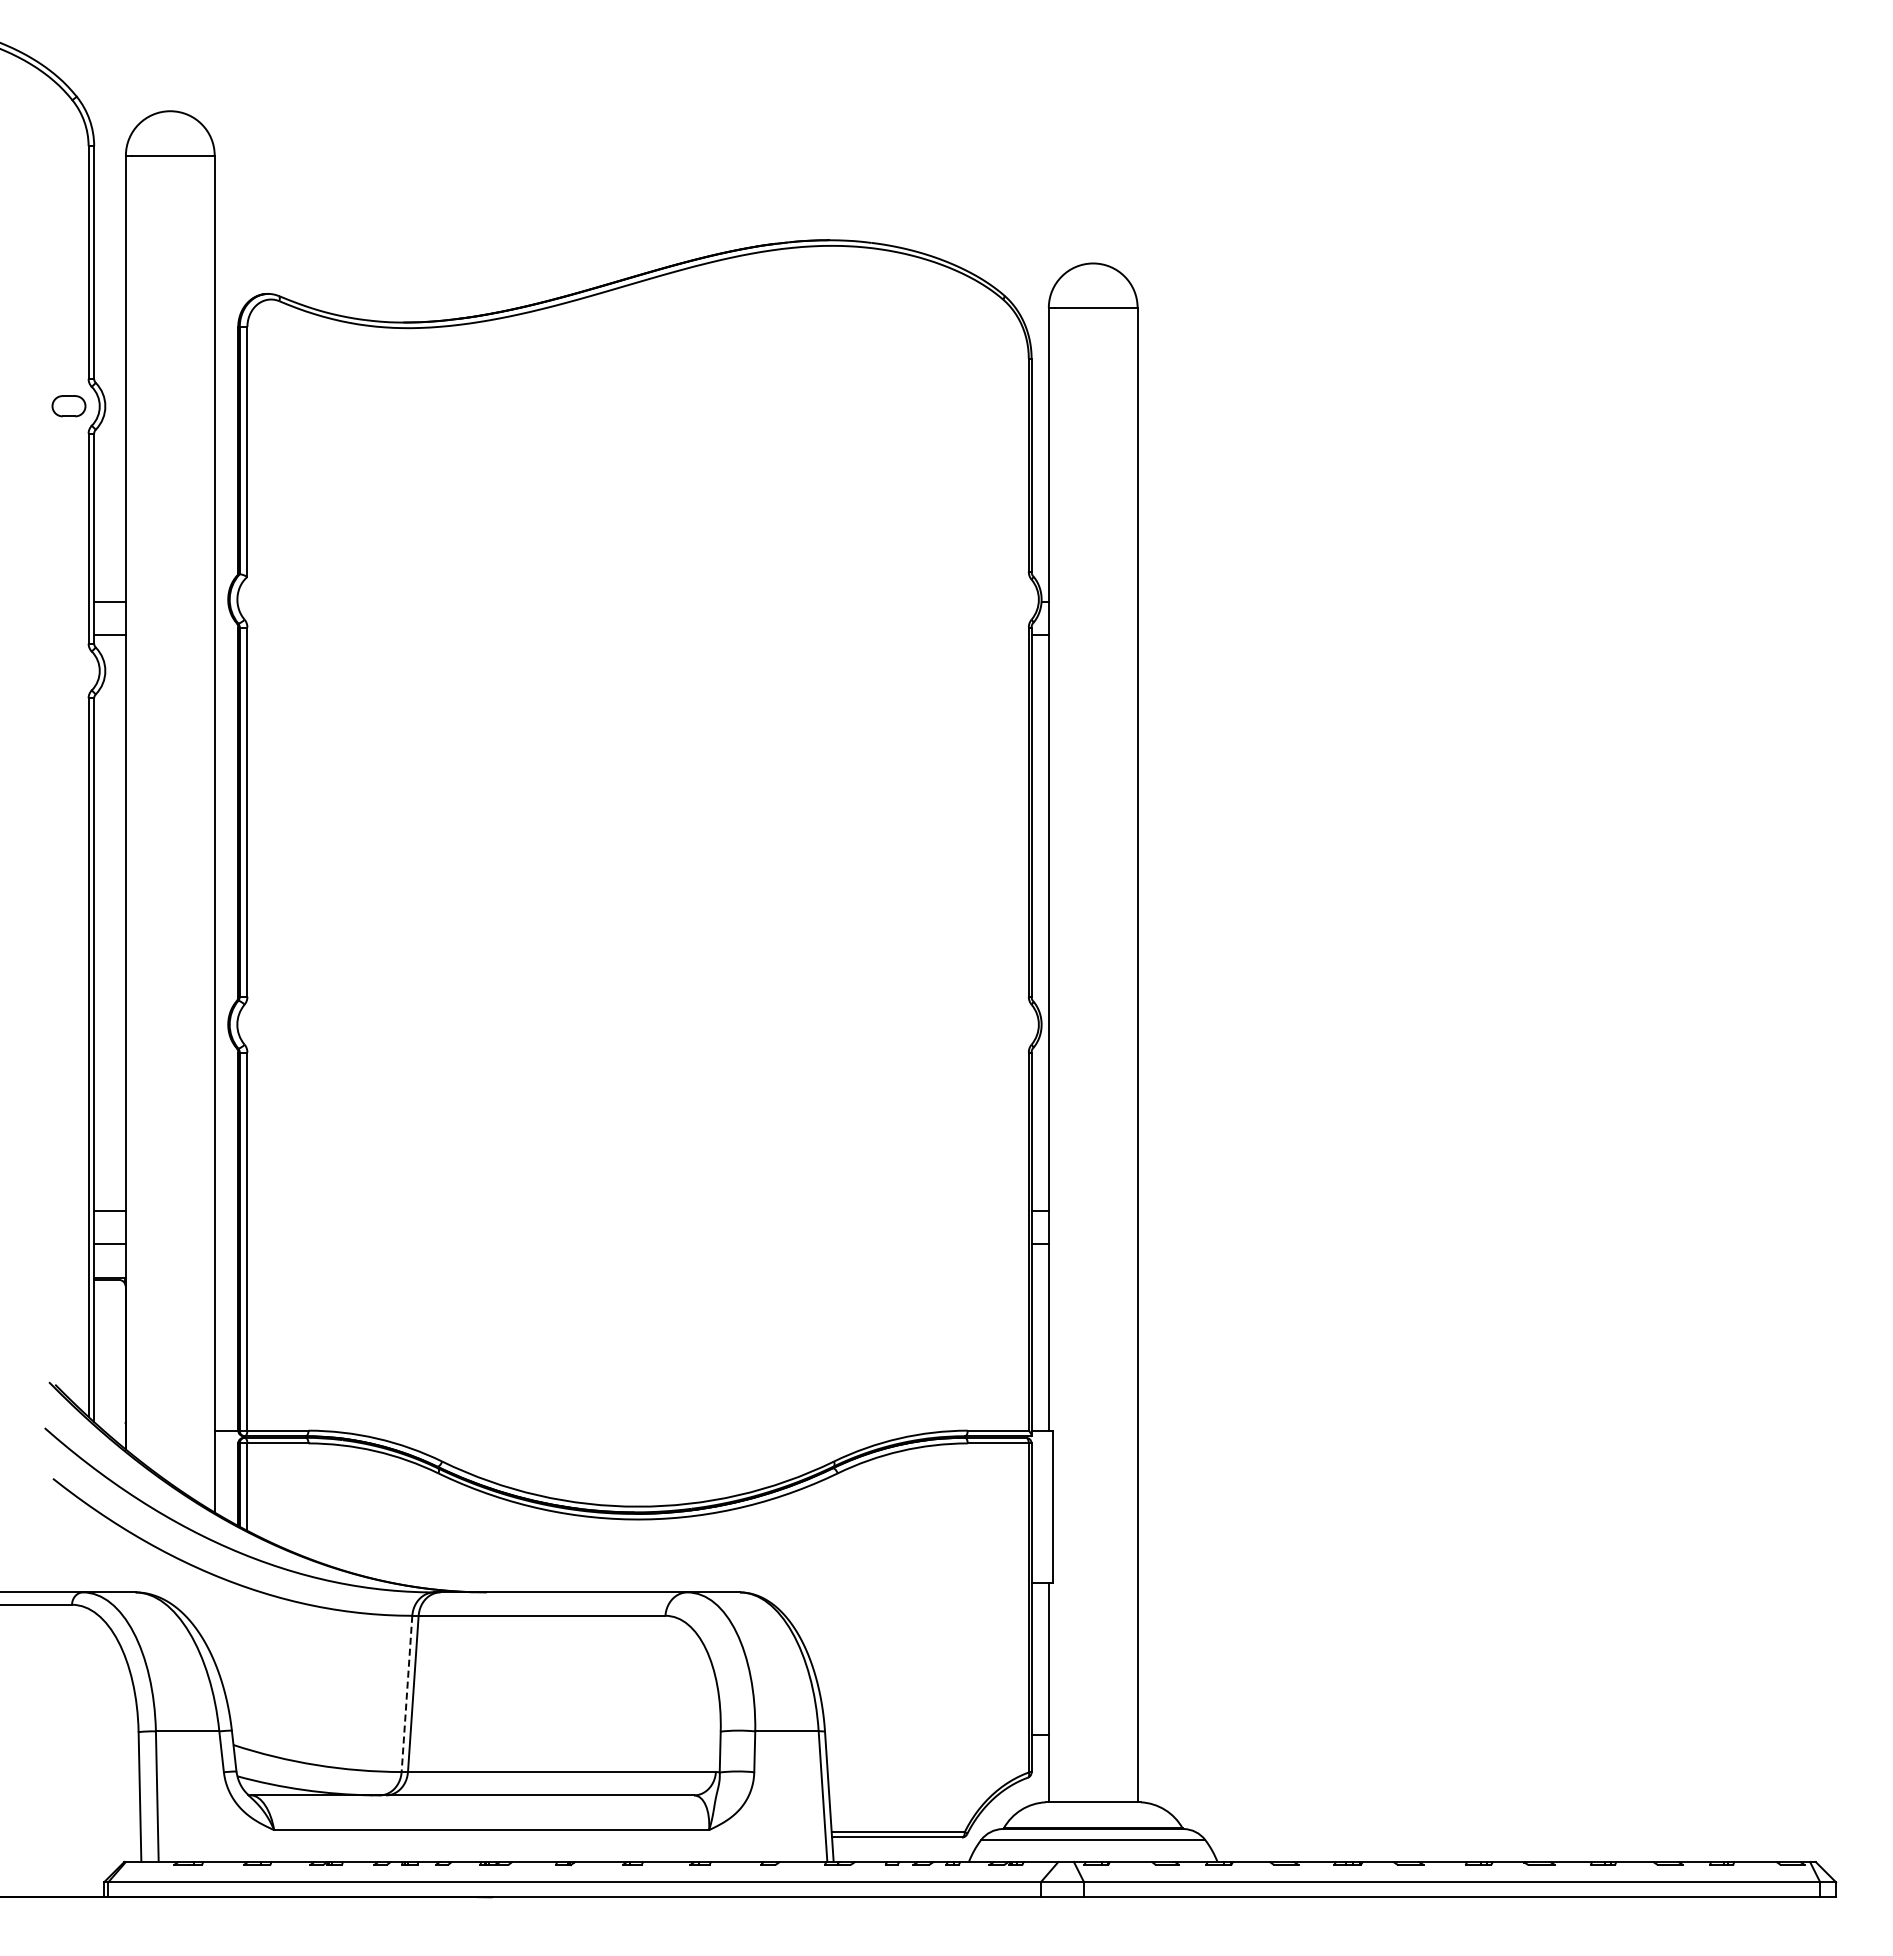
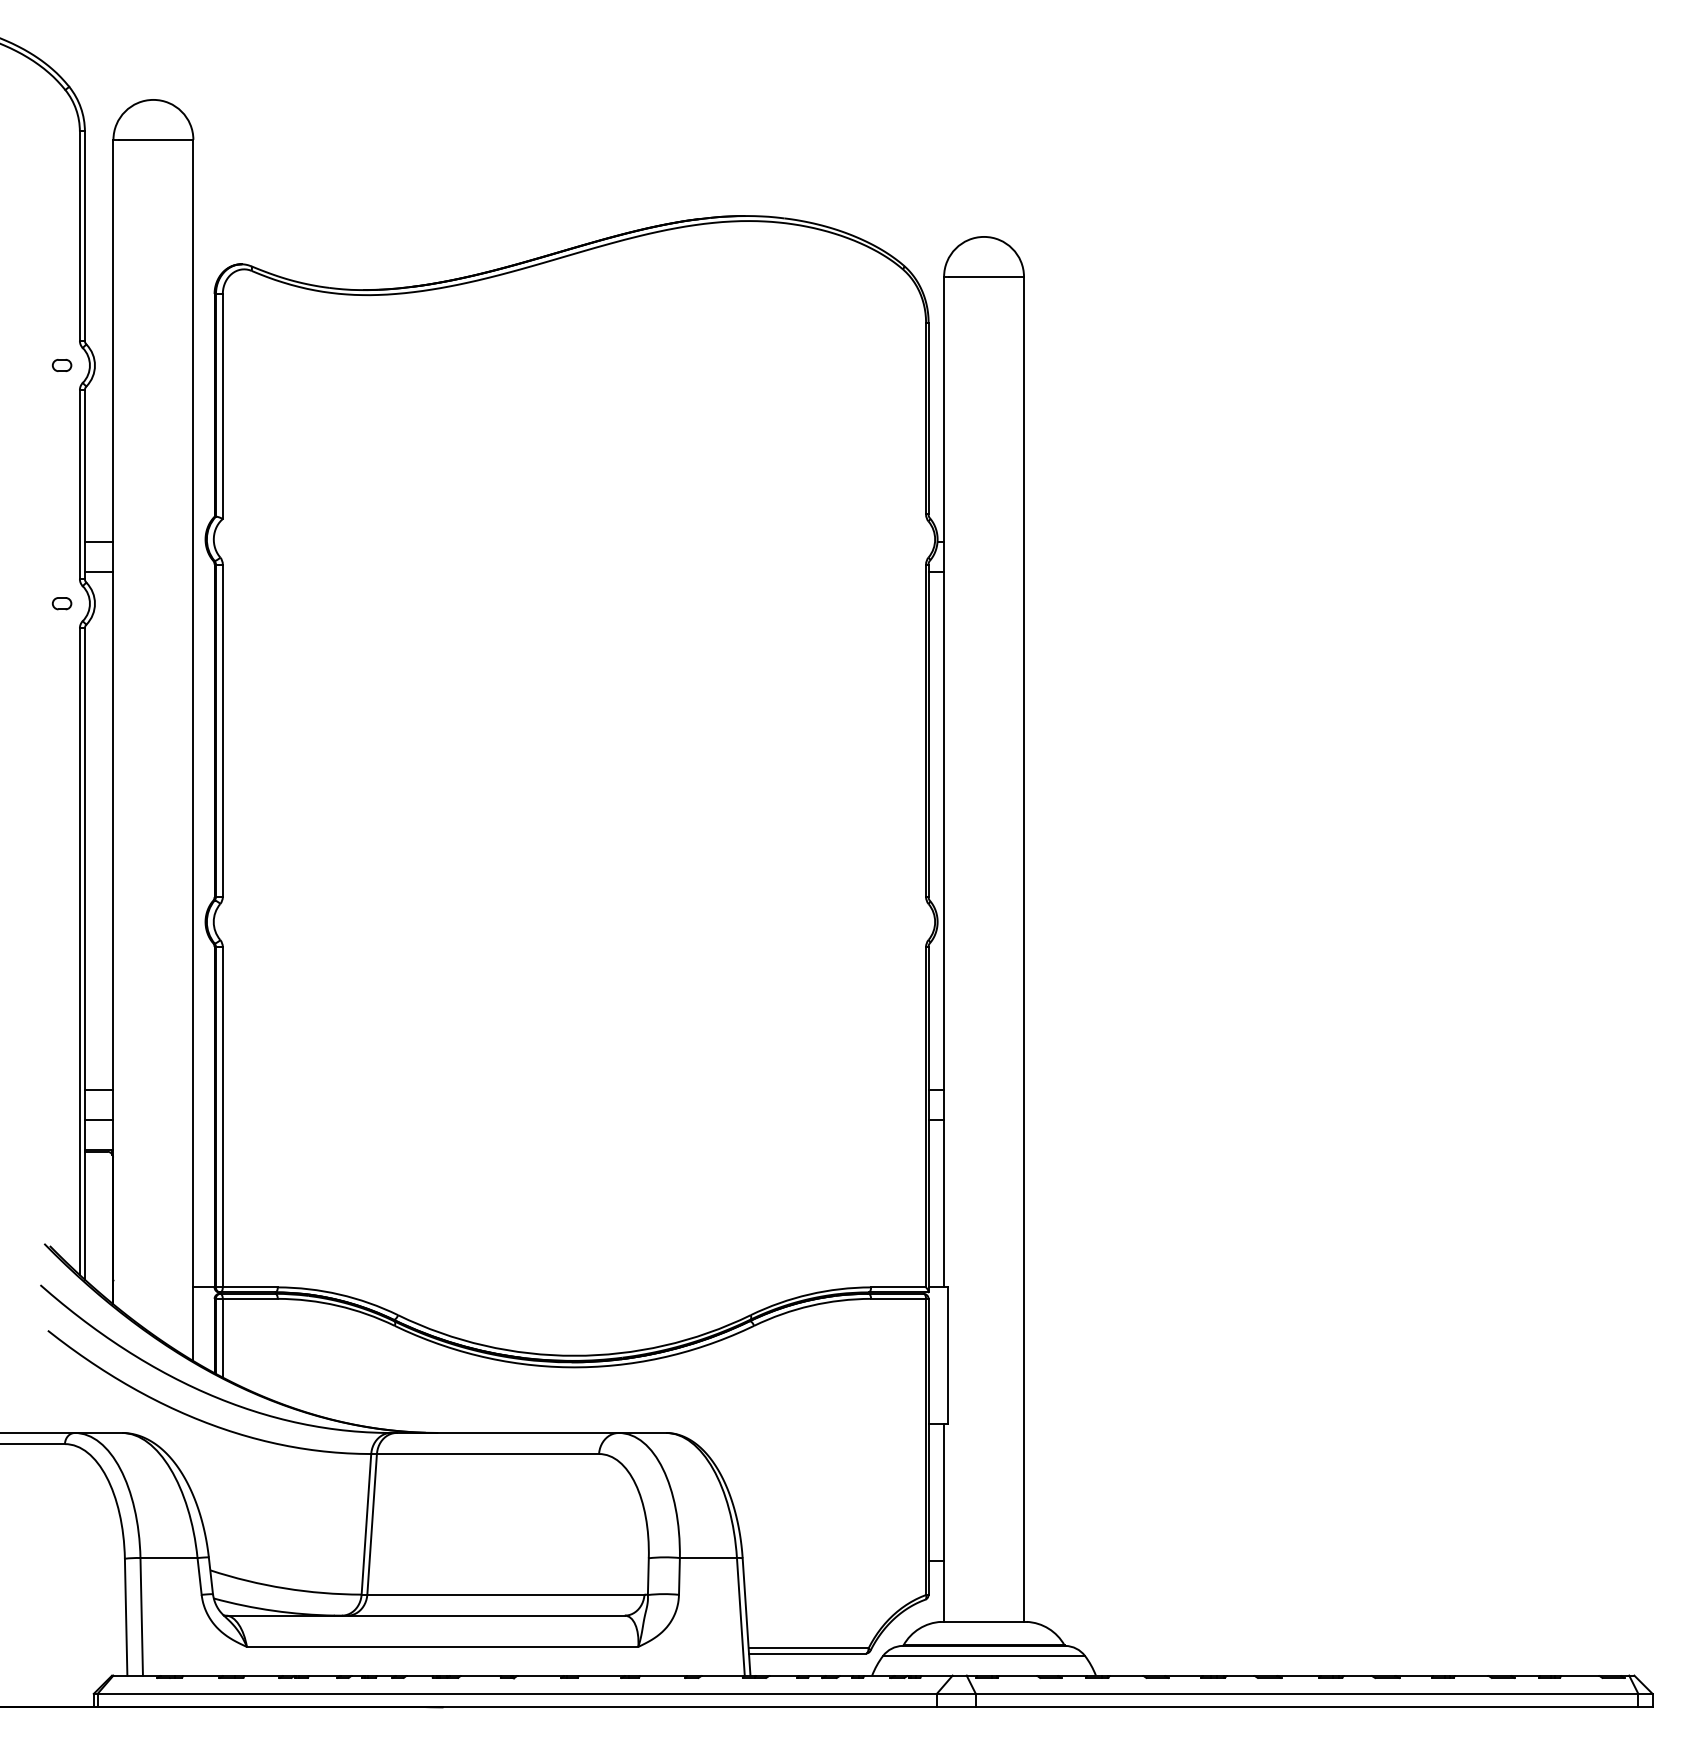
part: (68, 406) -> (61, 365), size x0.62
part: (68, 670) -> (61, 603), added
line: (406, 1694) -> (366, 1524), dashed -> solid

